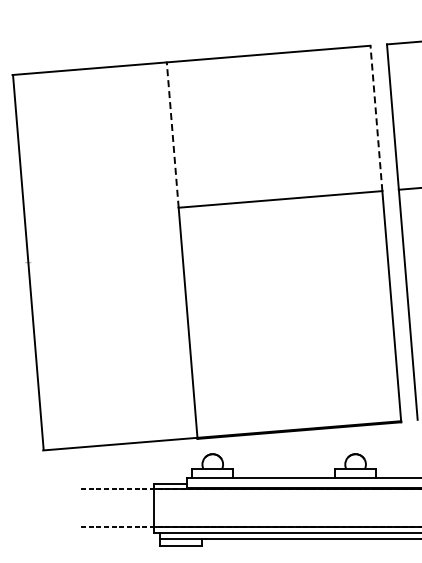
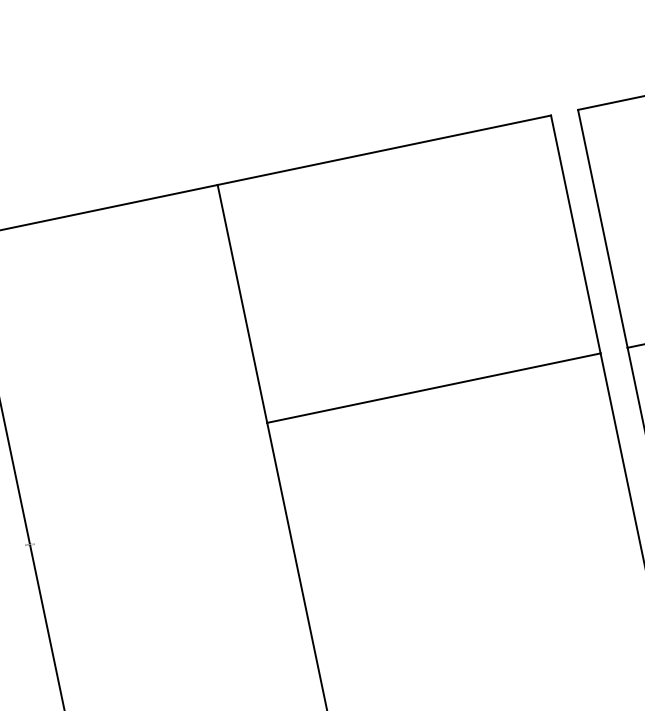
line: (376, 118) -> (575, 234), dashed -> solid
line: (172, 135) -> (242, 304), dashed -> solid

